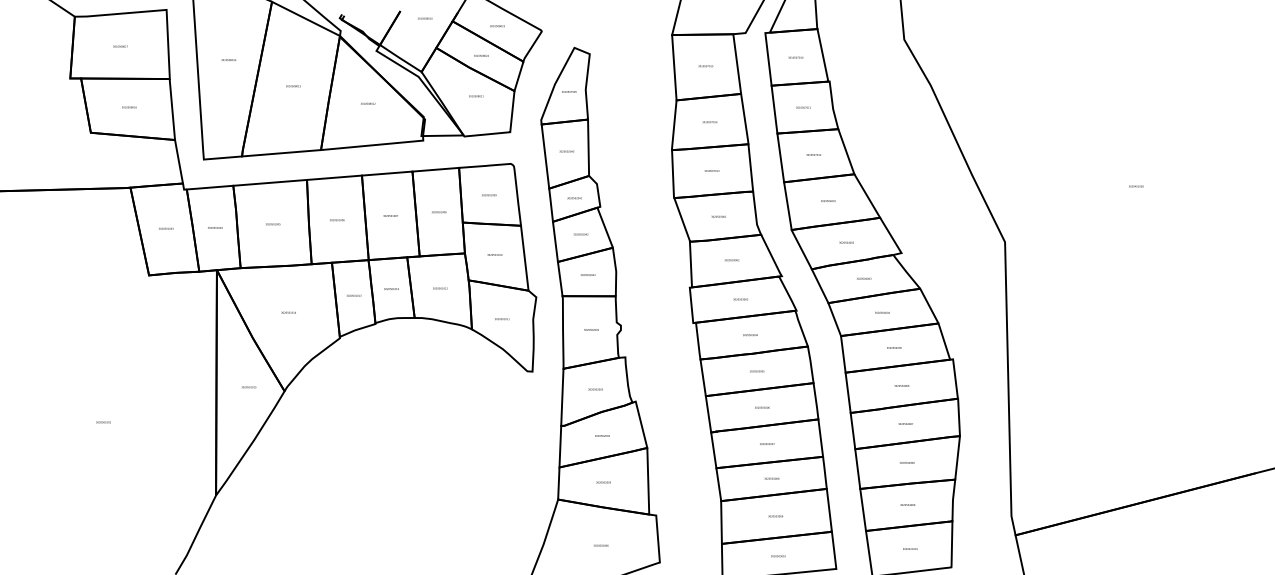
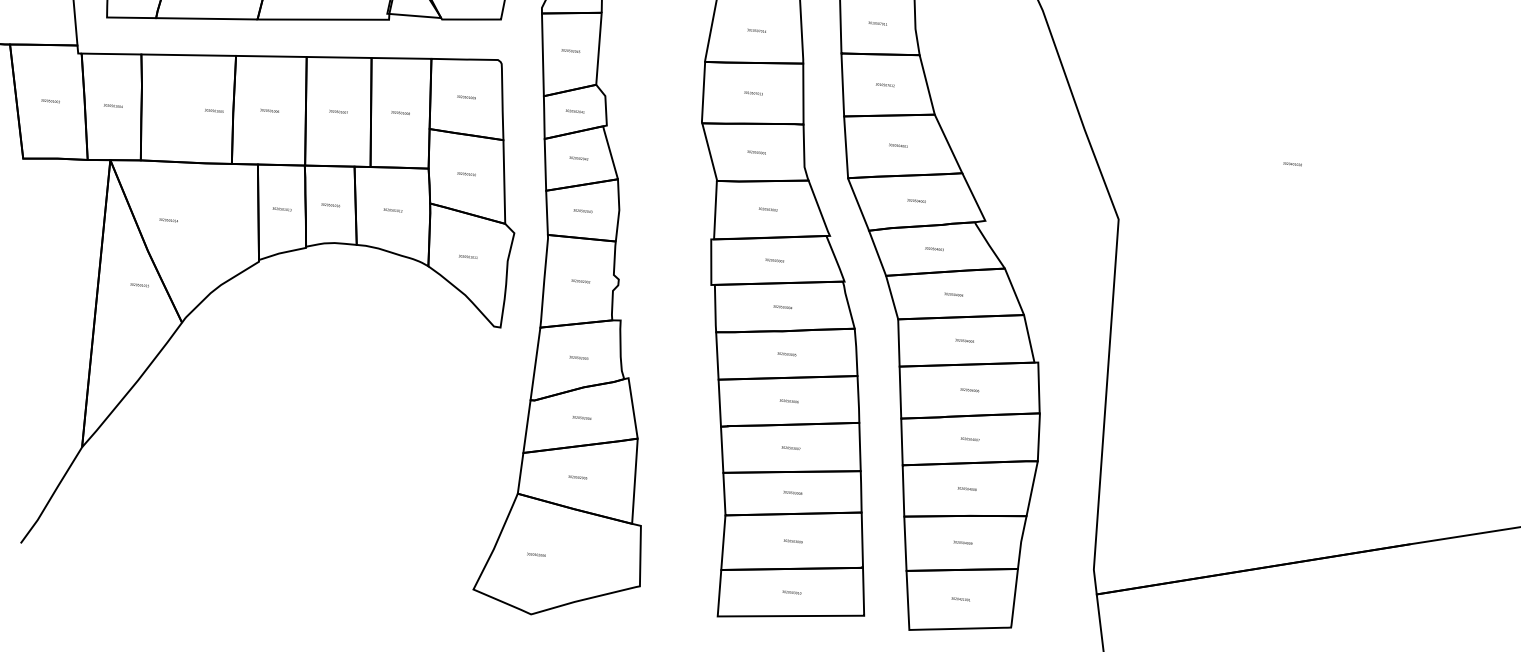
text: (273, 224) -> (214, 111), moved
text: (288, 312) -> (168, 220), moved
text: (249, 387) -> (140, 285), moved
text: (601, 545) -> (536, 554), moved

